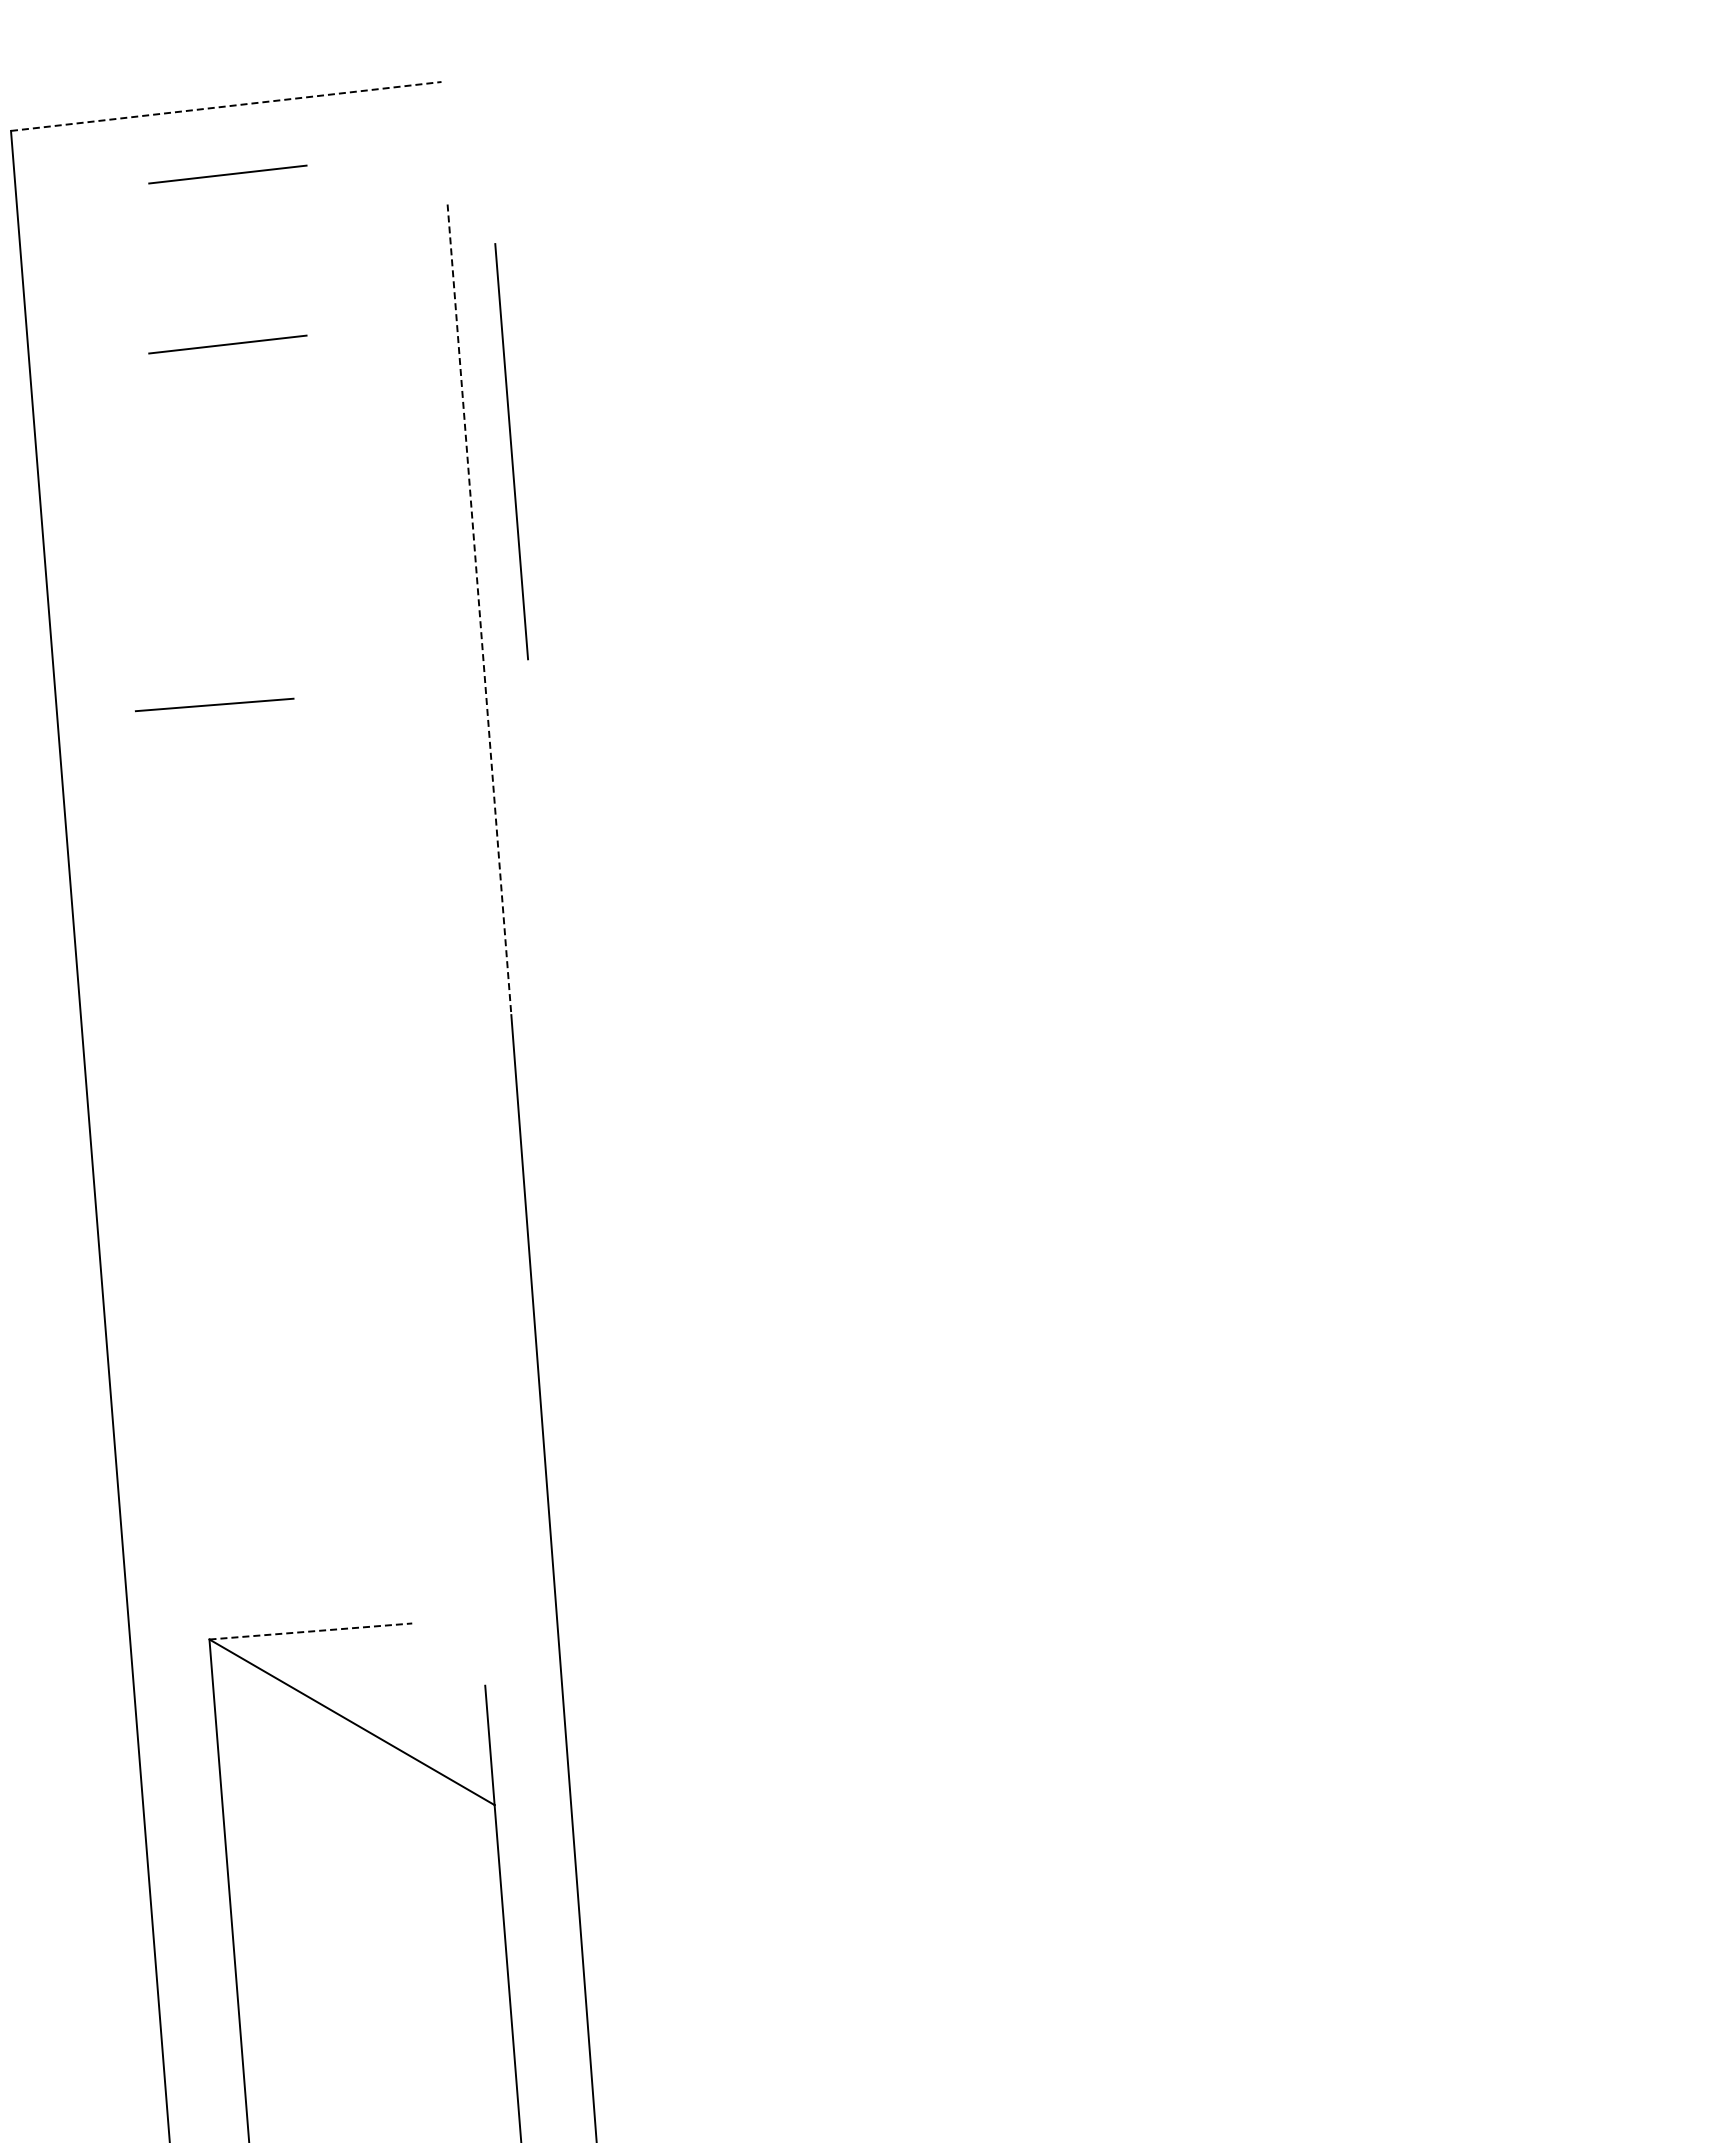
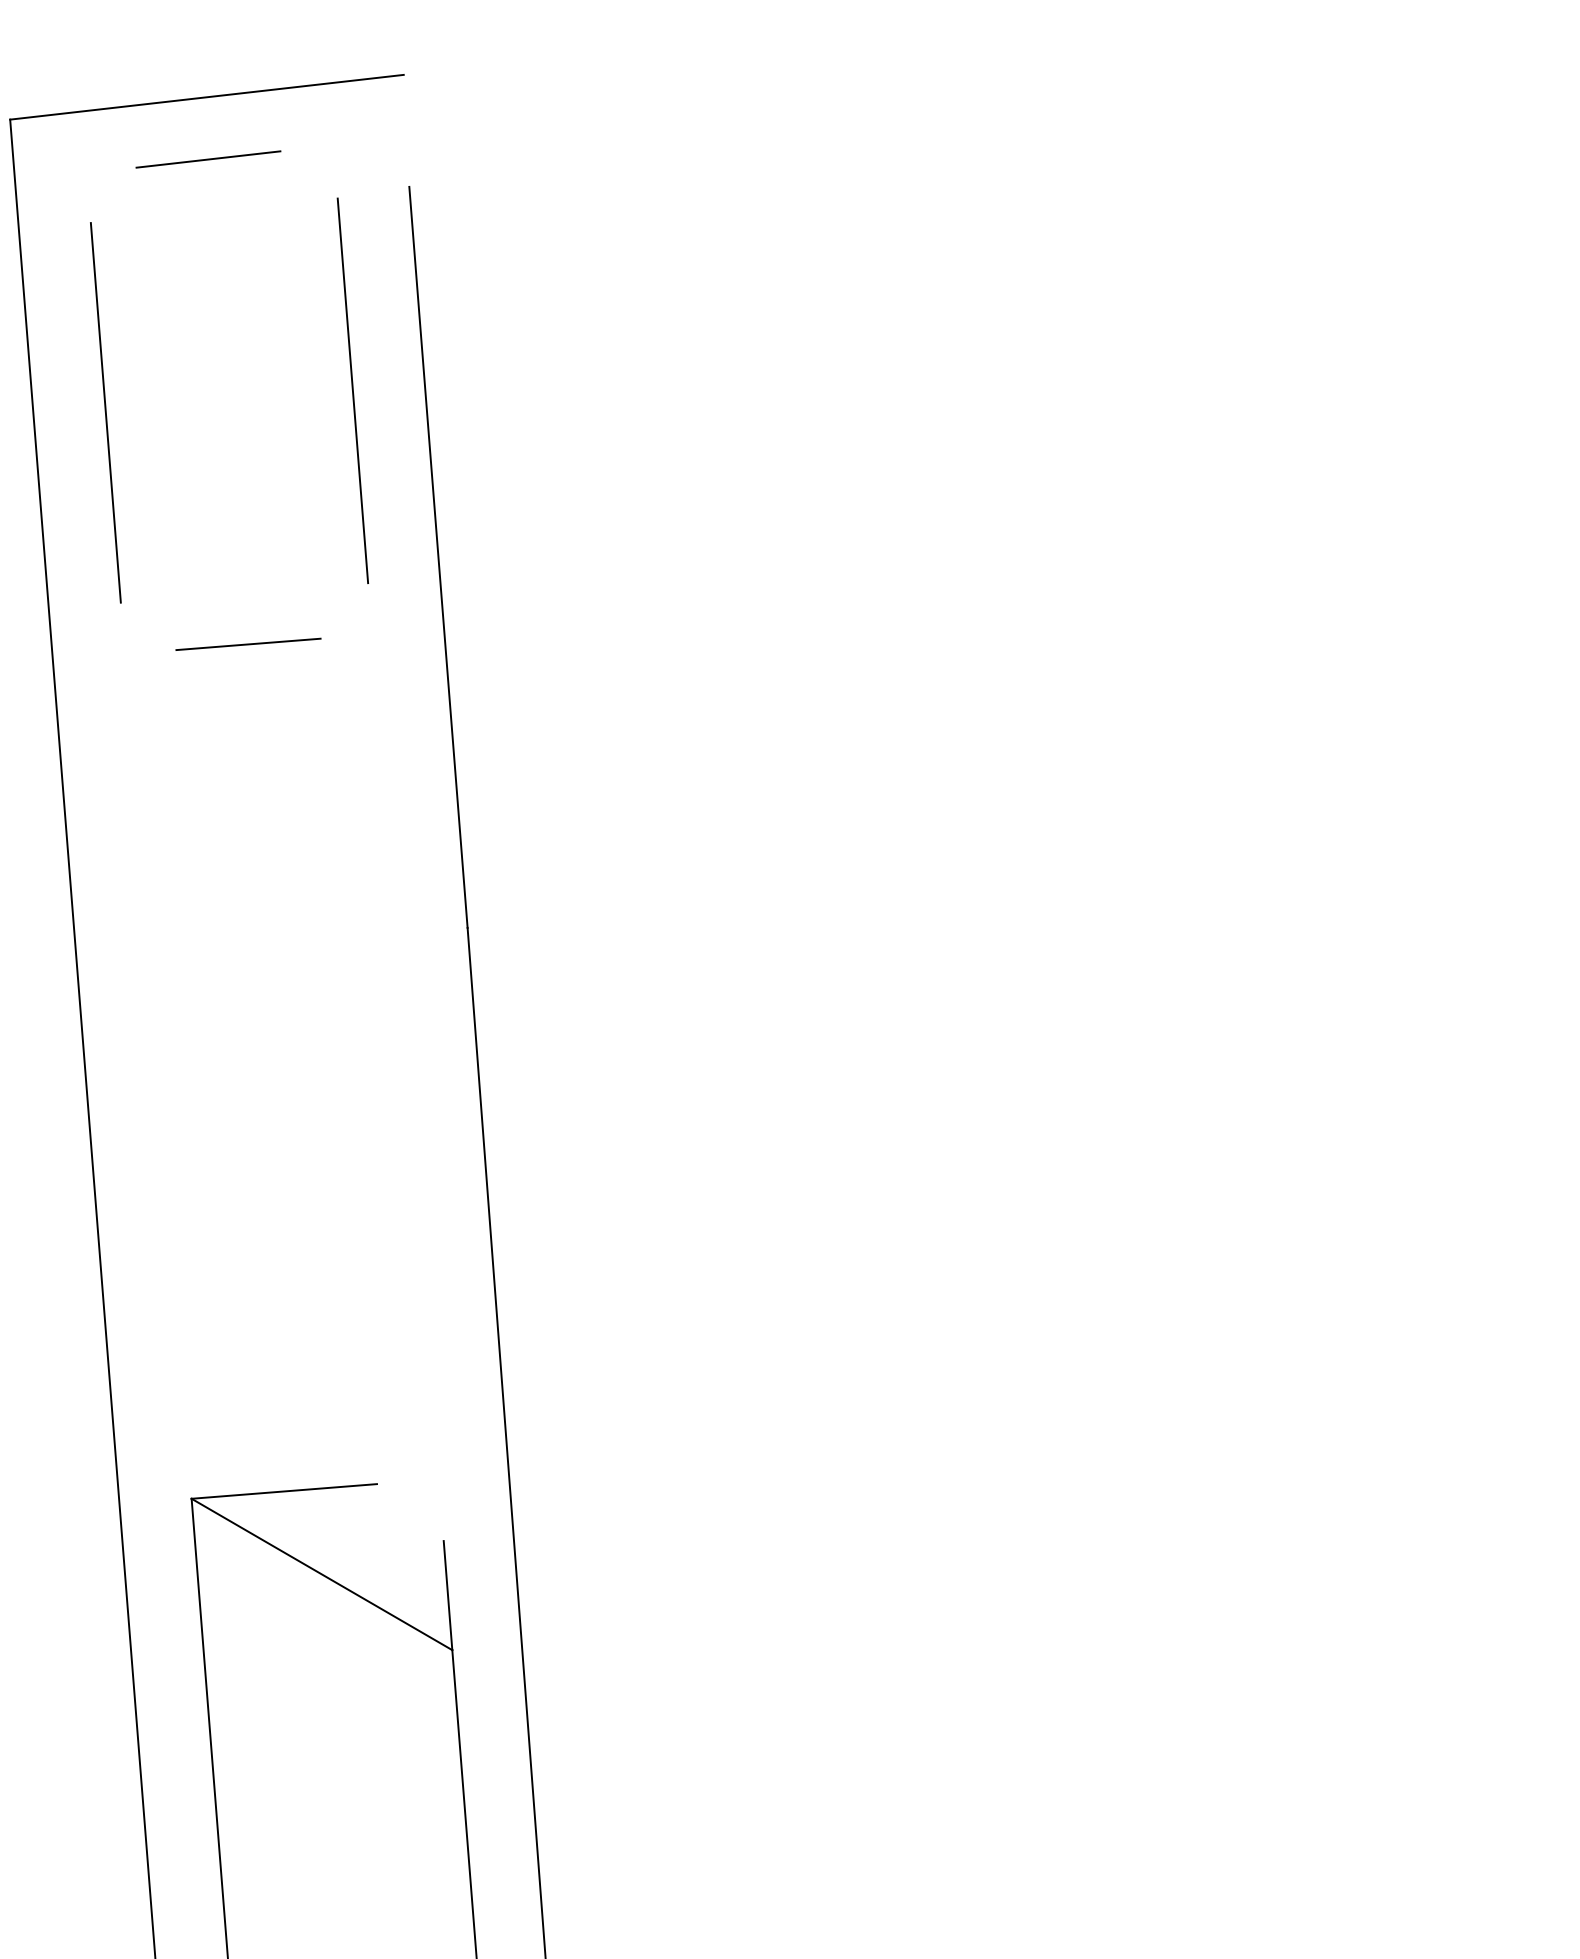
line: (226, 106) -> (207, 97), dashed -> solid
line: (227, 344) -> (208, 314), removed
line: (385, 427) -> (352, 390), added
line: (511, 451) -> (105, 412), moved
line: (479, 609) -> (438, 557), dashed -> solid
line: (214, 704) -> (248, 643), moved
line: (310, 1631) -> (283, 1491), dashed -> solid

